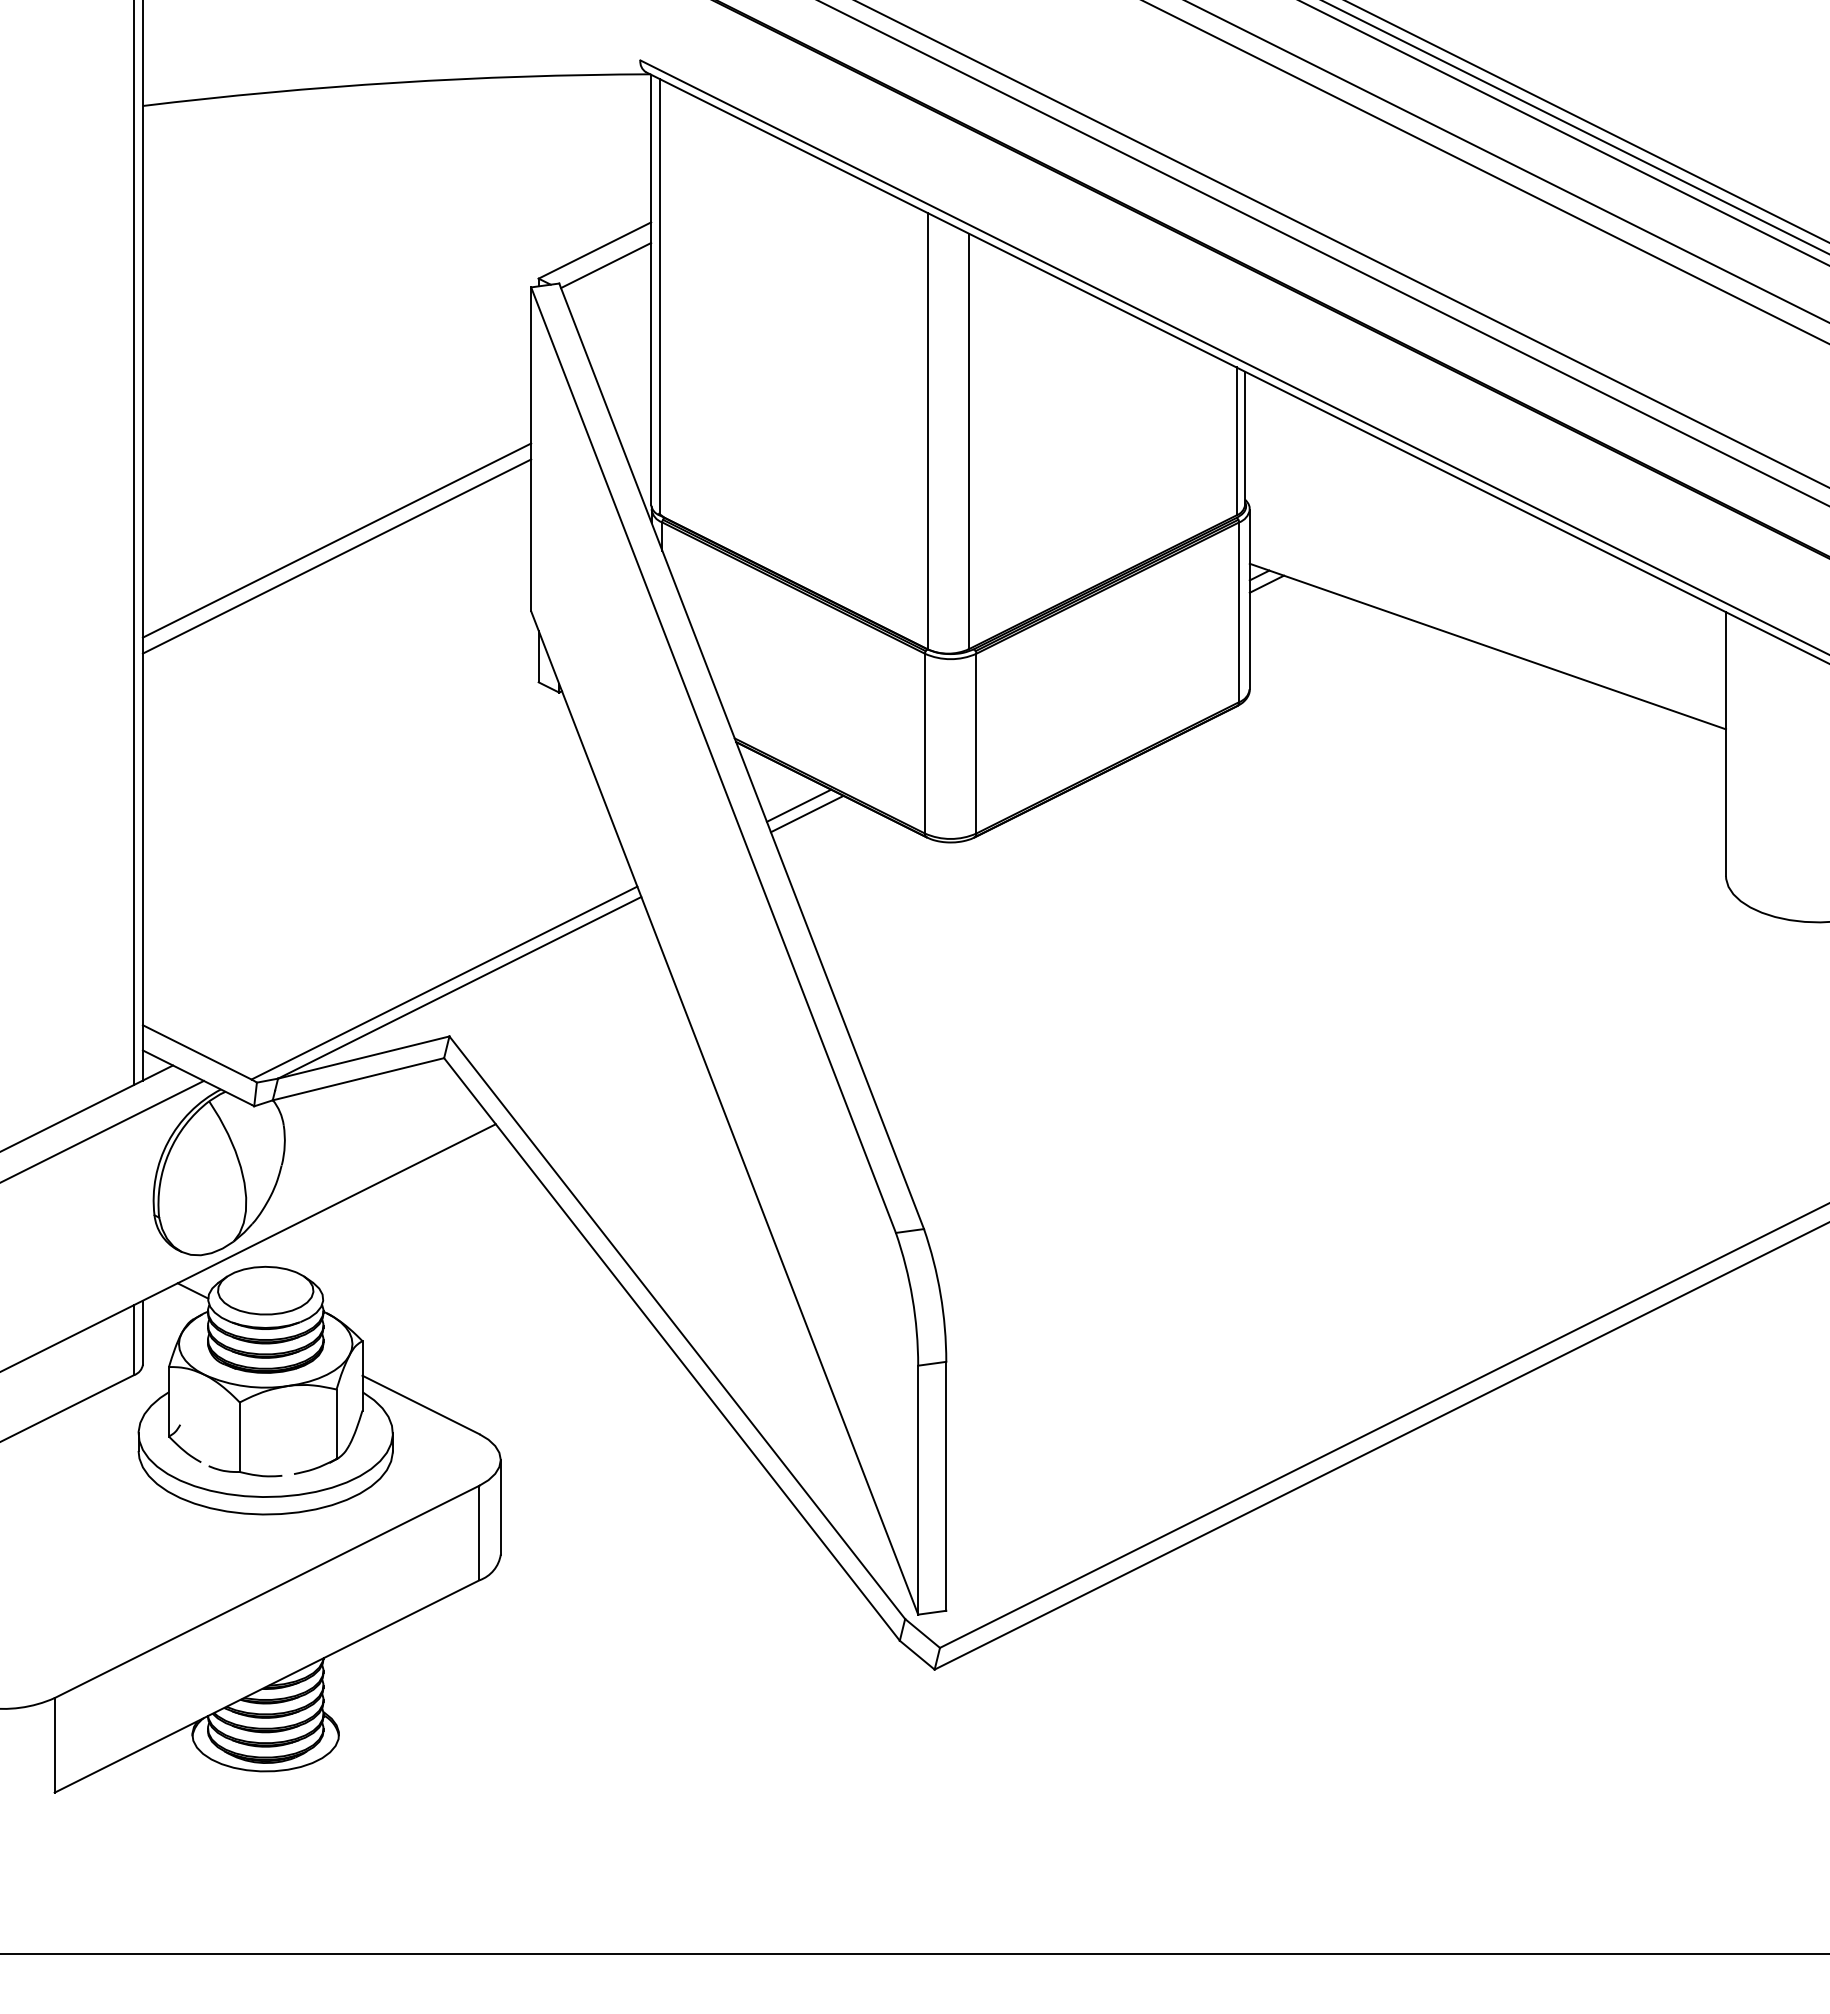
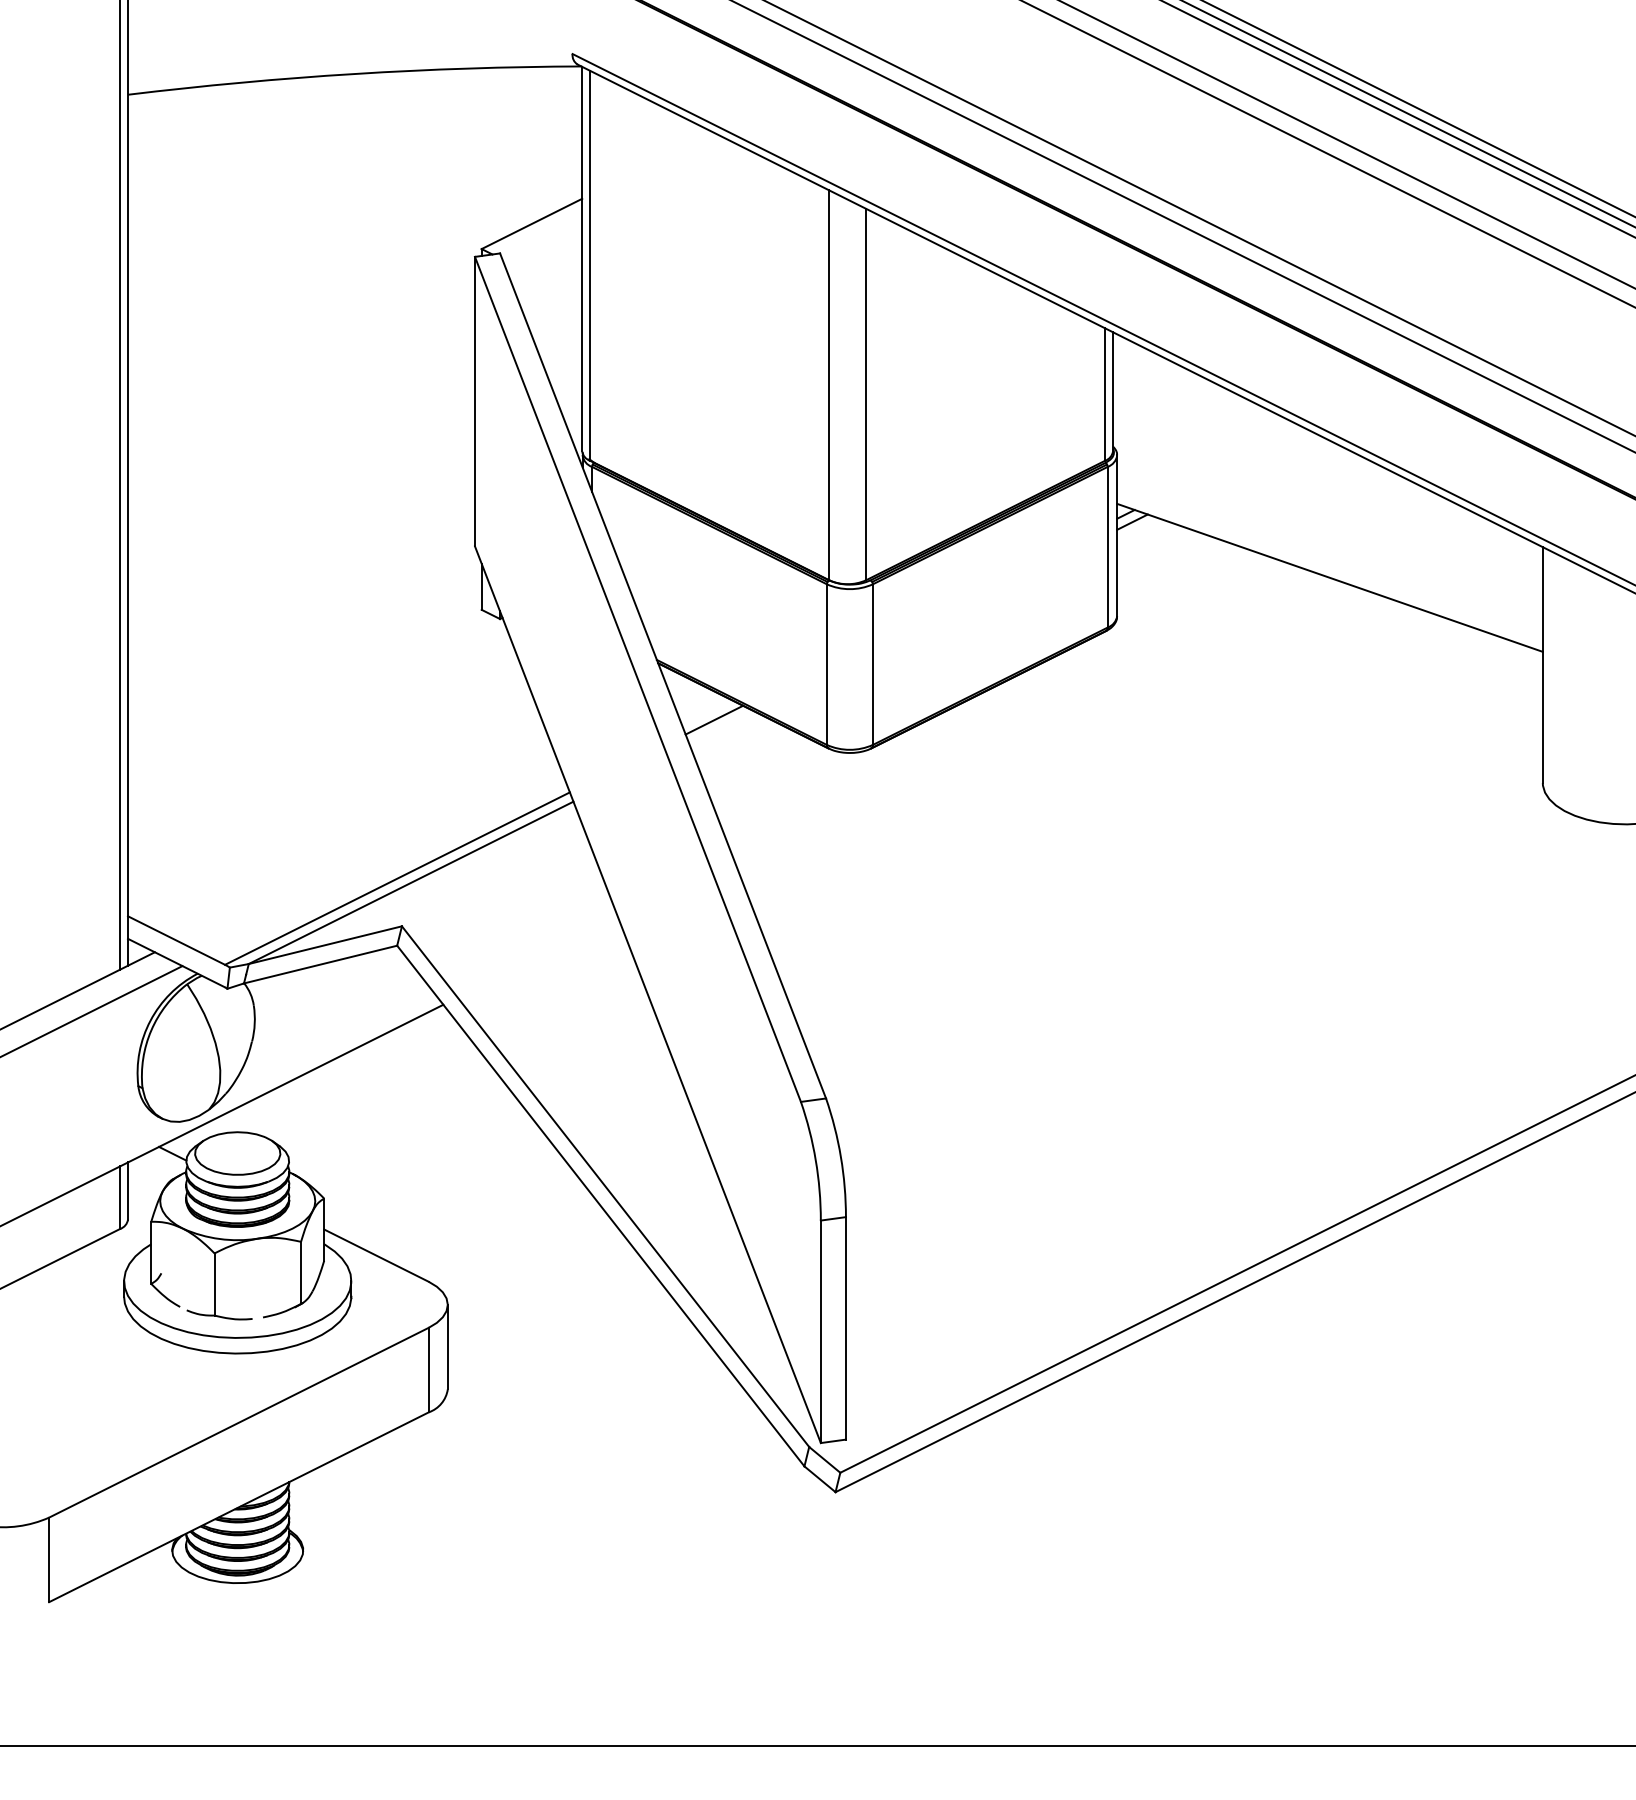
line: (606, 265) -> (542, 237), removed
line: (336, 540) -> (300, 483), removed
line: (336, 556) -> (300, 497), removed
line: (806, 813) -> (721, 727), removed

